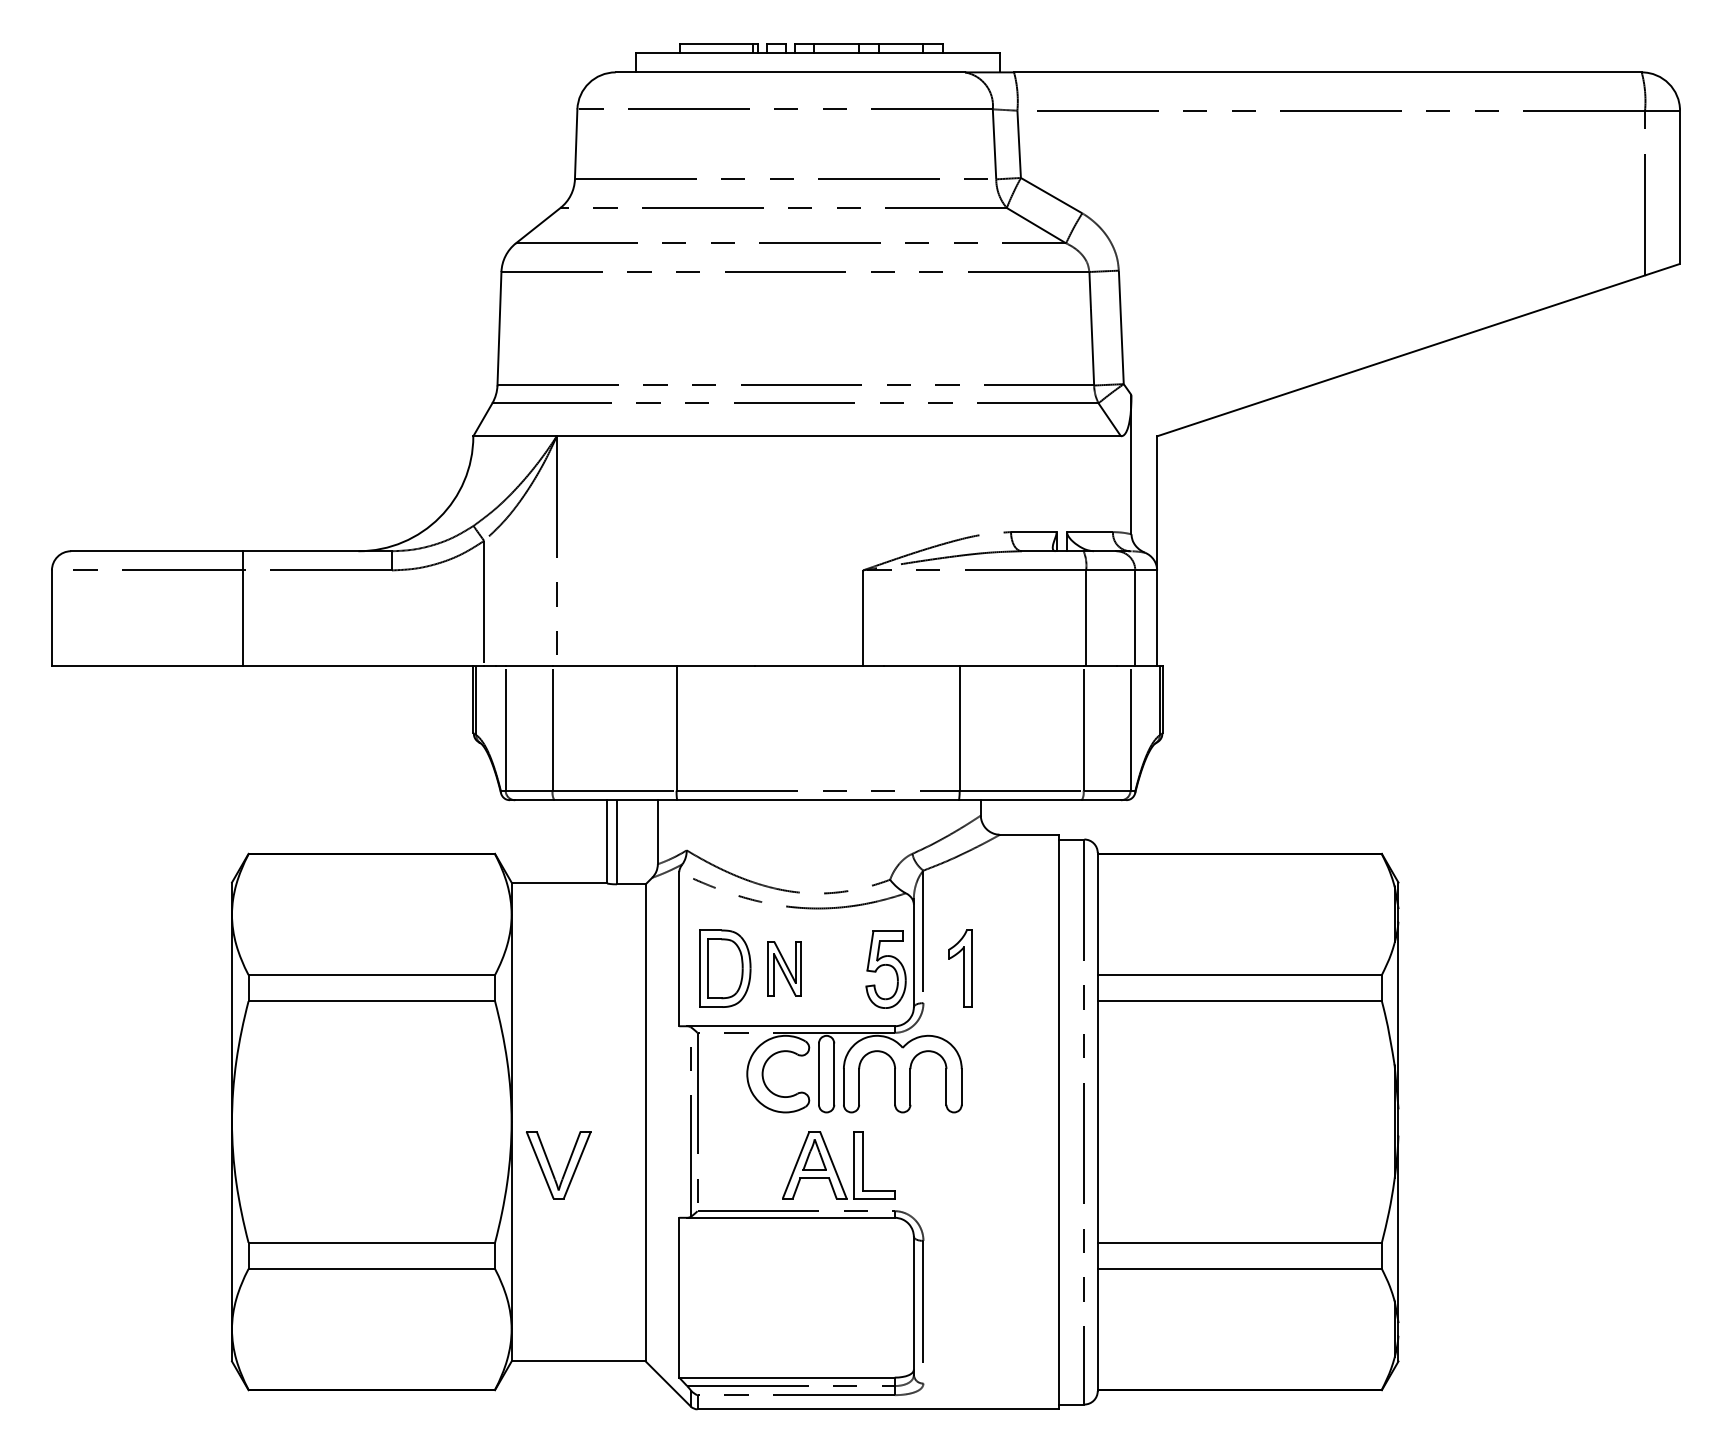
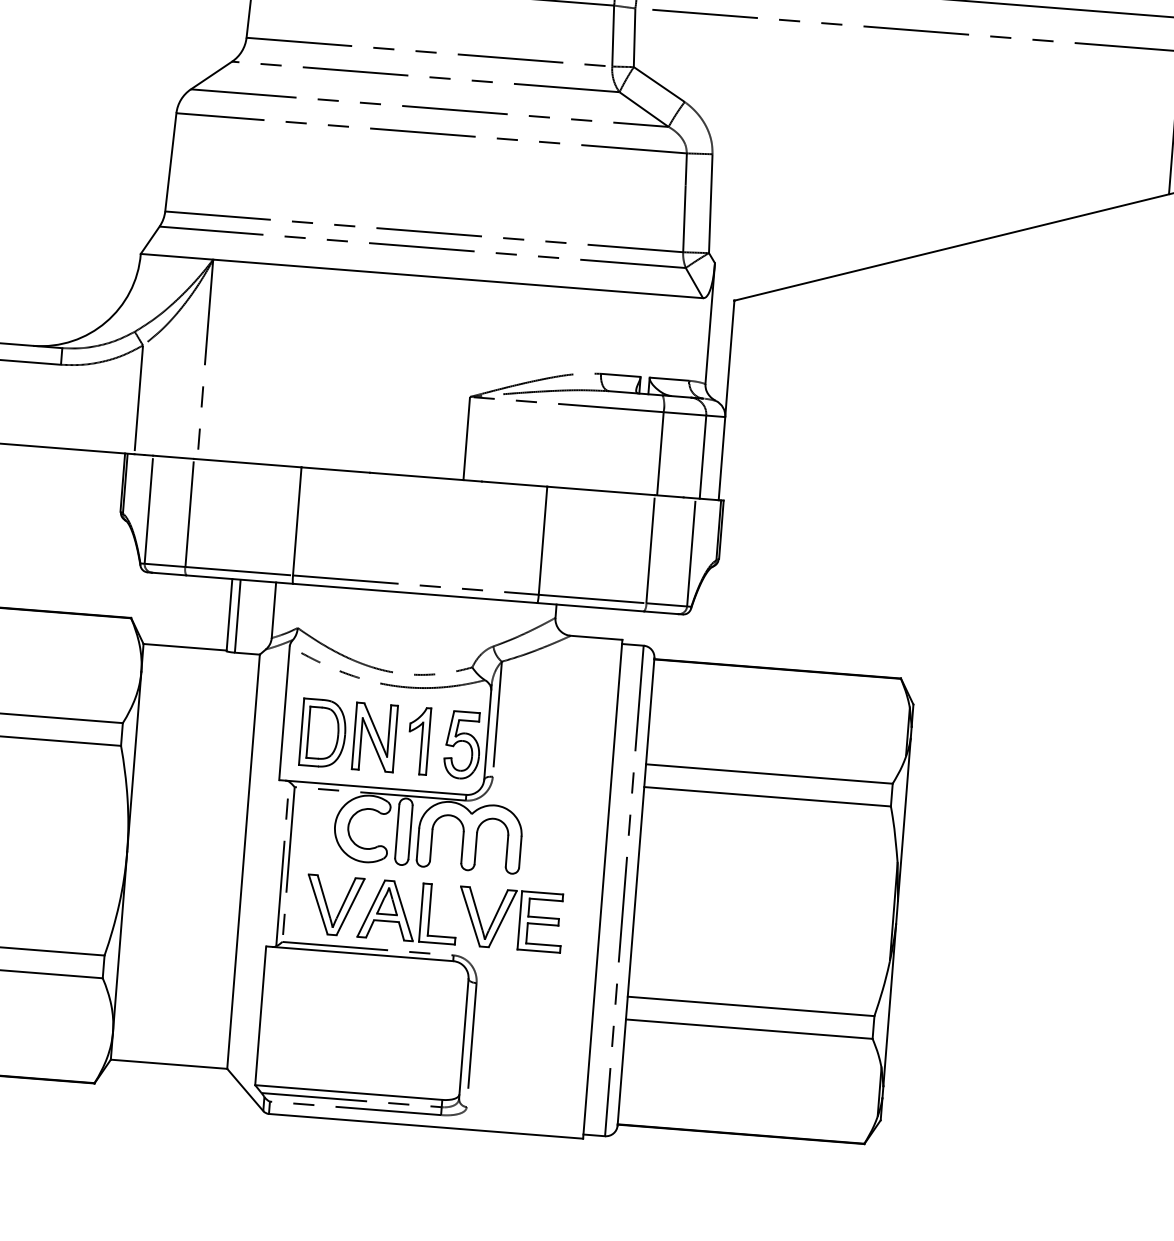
part: (784, 968) -> (374, 737), size x1.43
part: (960, 968) -> (418, 740), moved
part: (950, 1161) -> (505, 916), added
part: (552, 1169) -> (328, 909), moved

